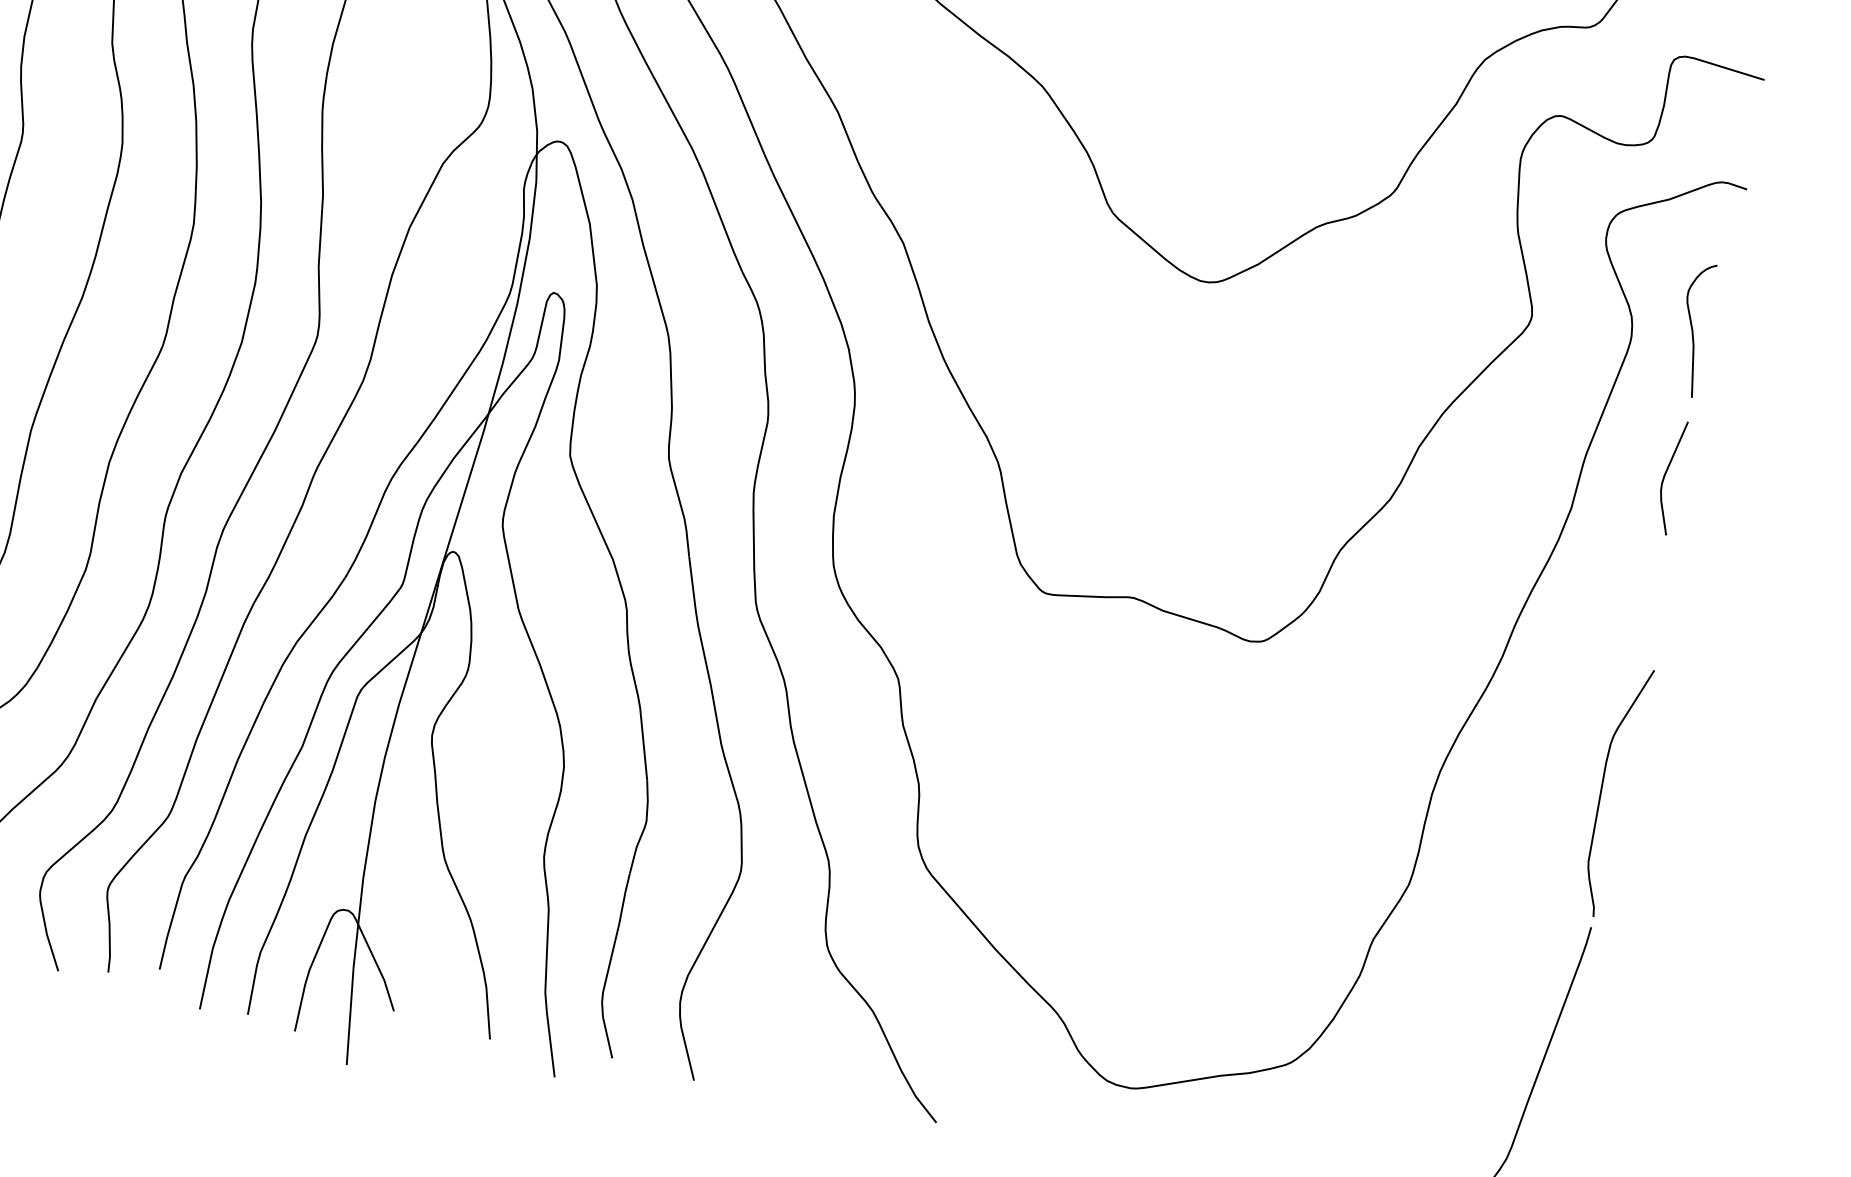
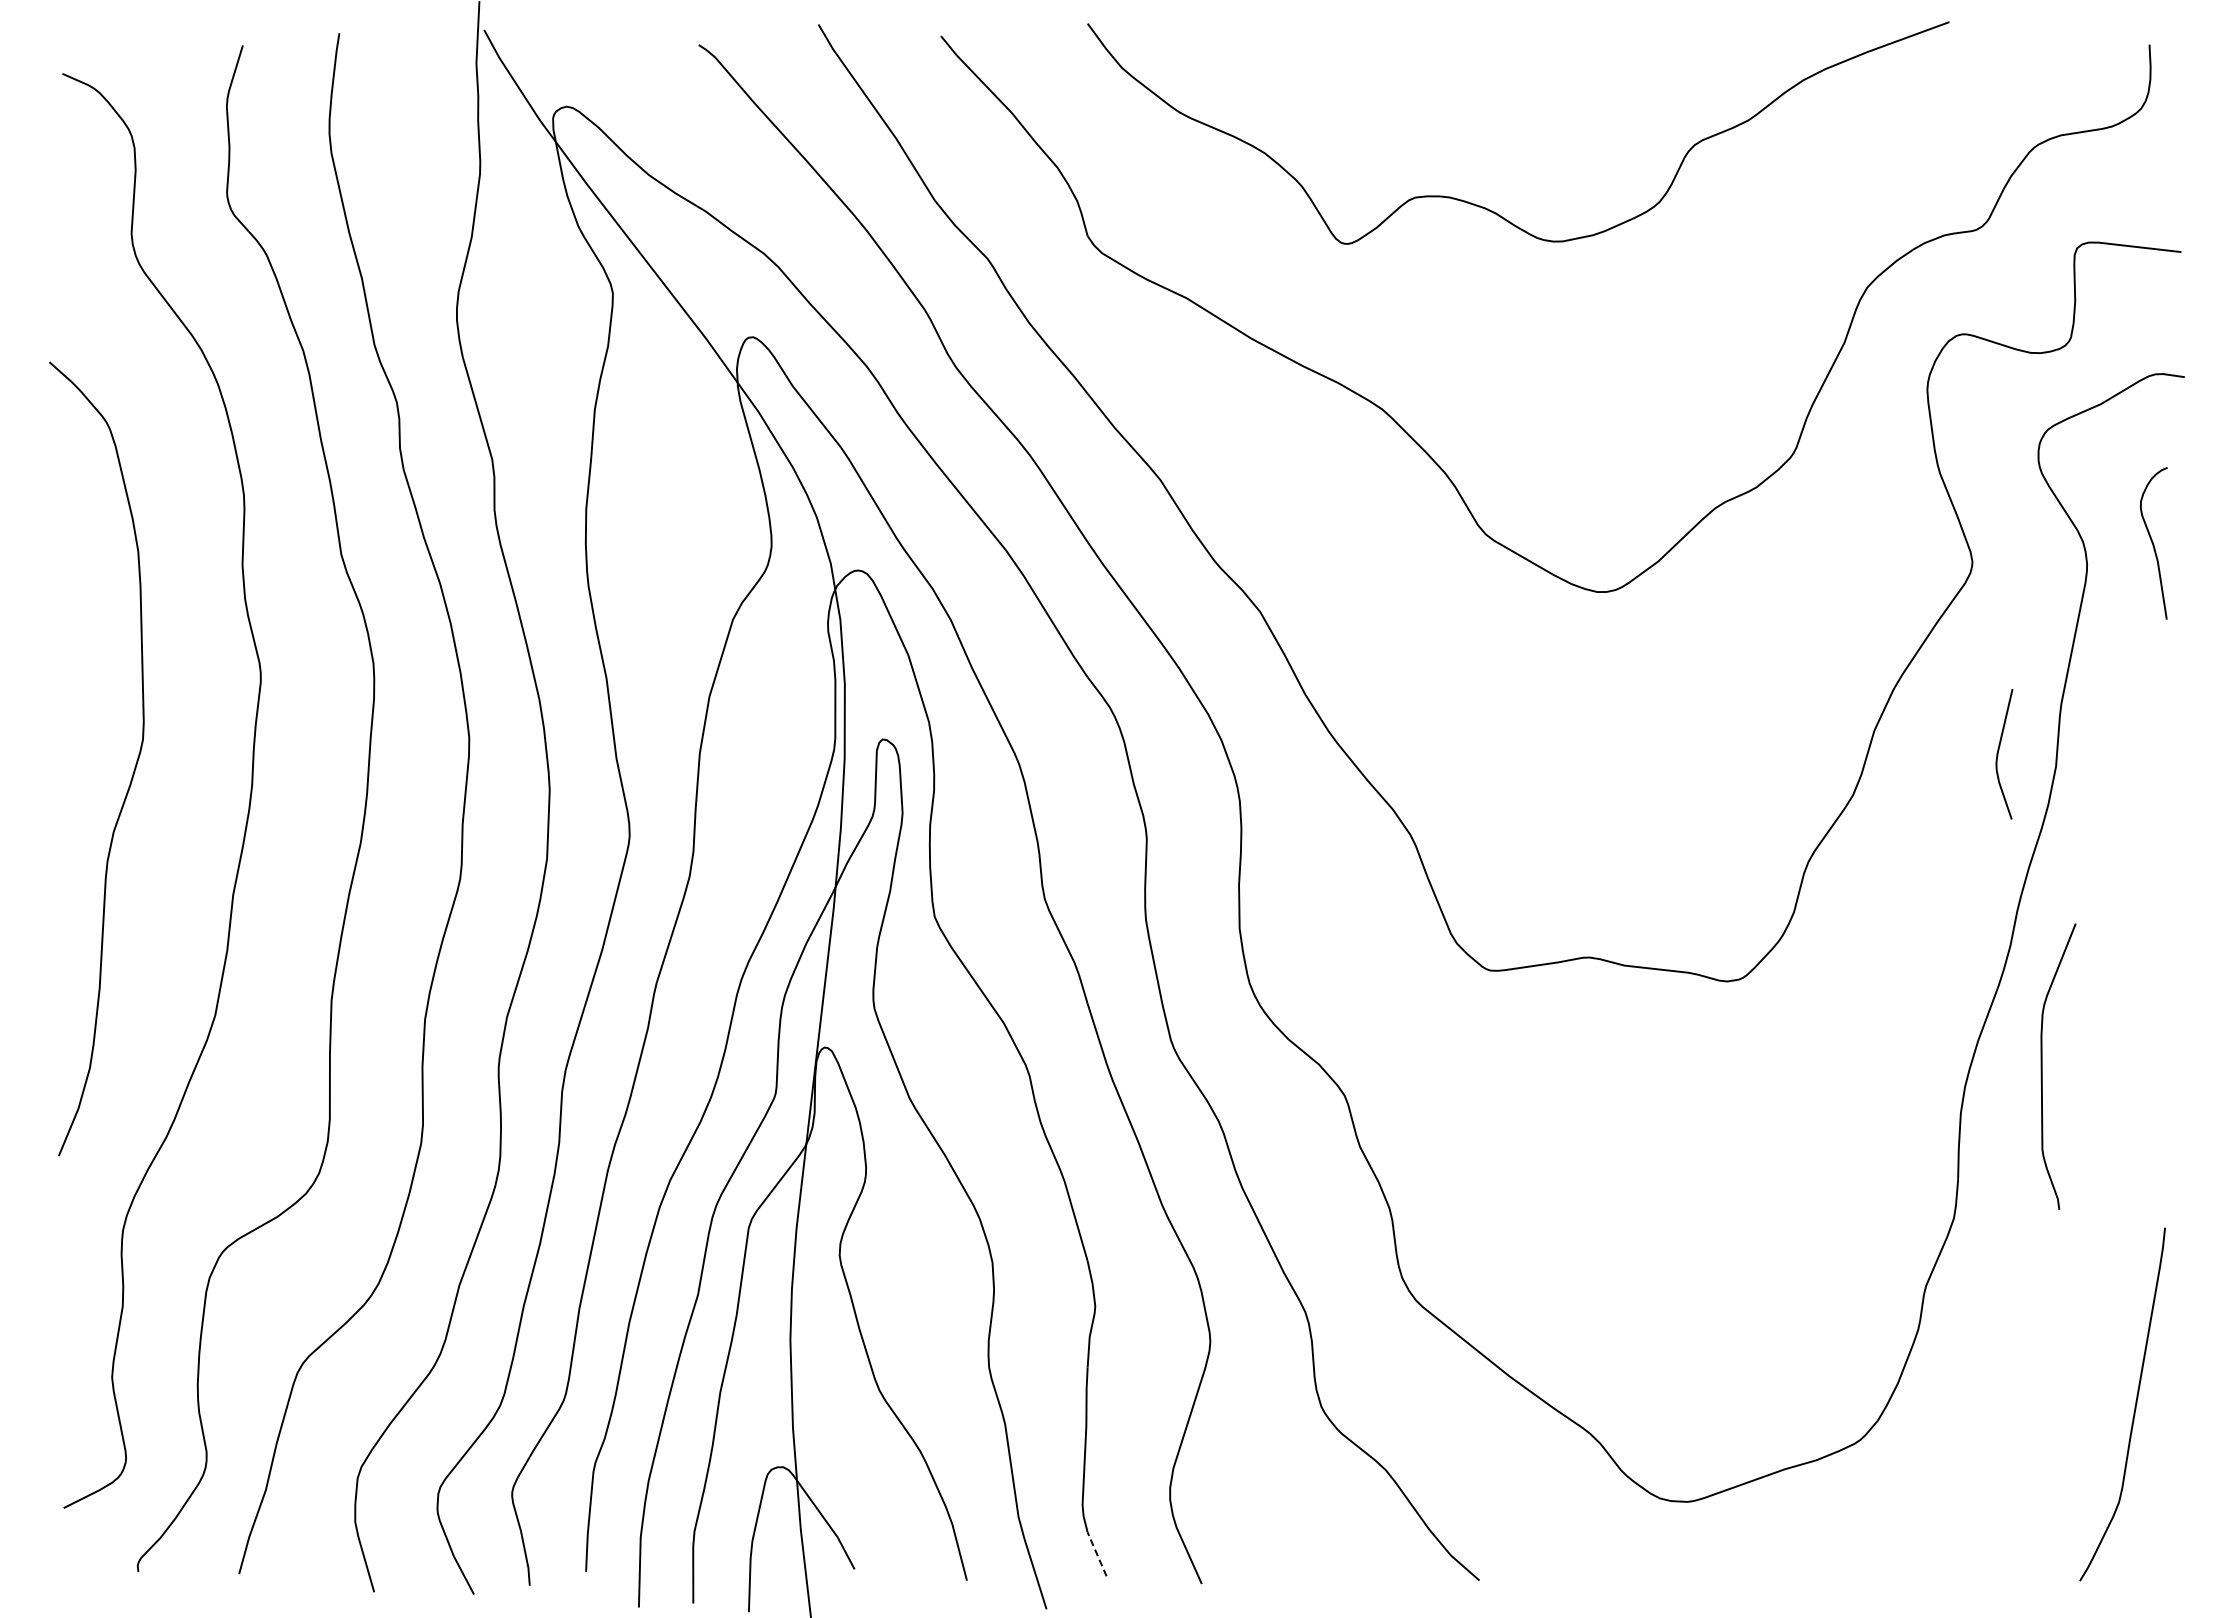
curve: (1665, 476) -> (1998, 754), moved
curve: (1602, 789) -> (2042, 1066), moved
line: (607, 1037) -> (1097, 1554), solid -> dashed

